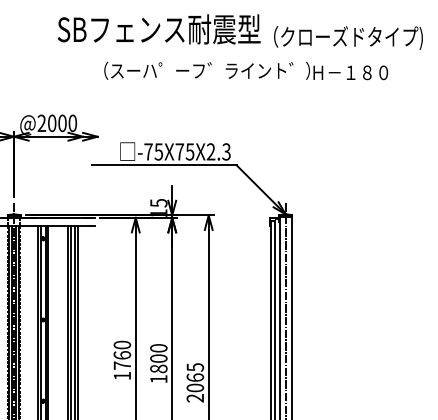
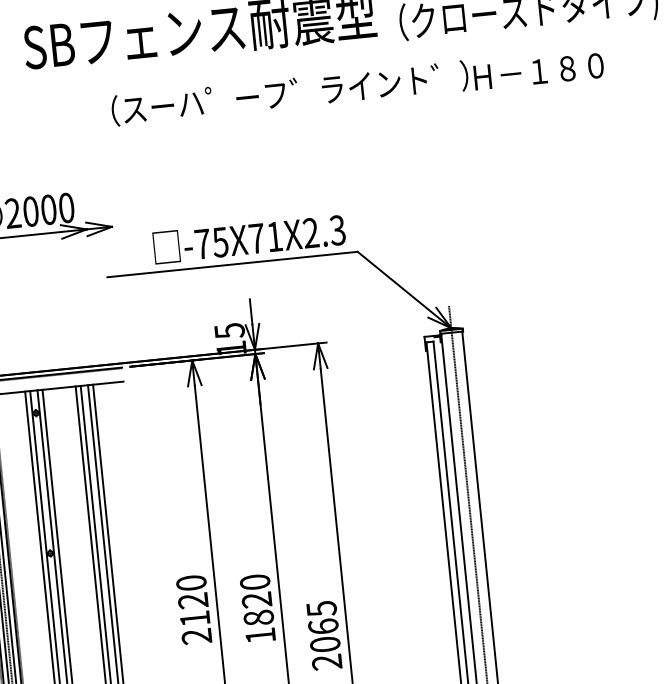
text: (189, 151) -> (273, 236), -75X75X2.3 -> -75X71X2.3
text: (158, 358) -> (256, 599), 1800 -> 1820
text: (122, 365) -> (195, 618), 1760 -> 2120

